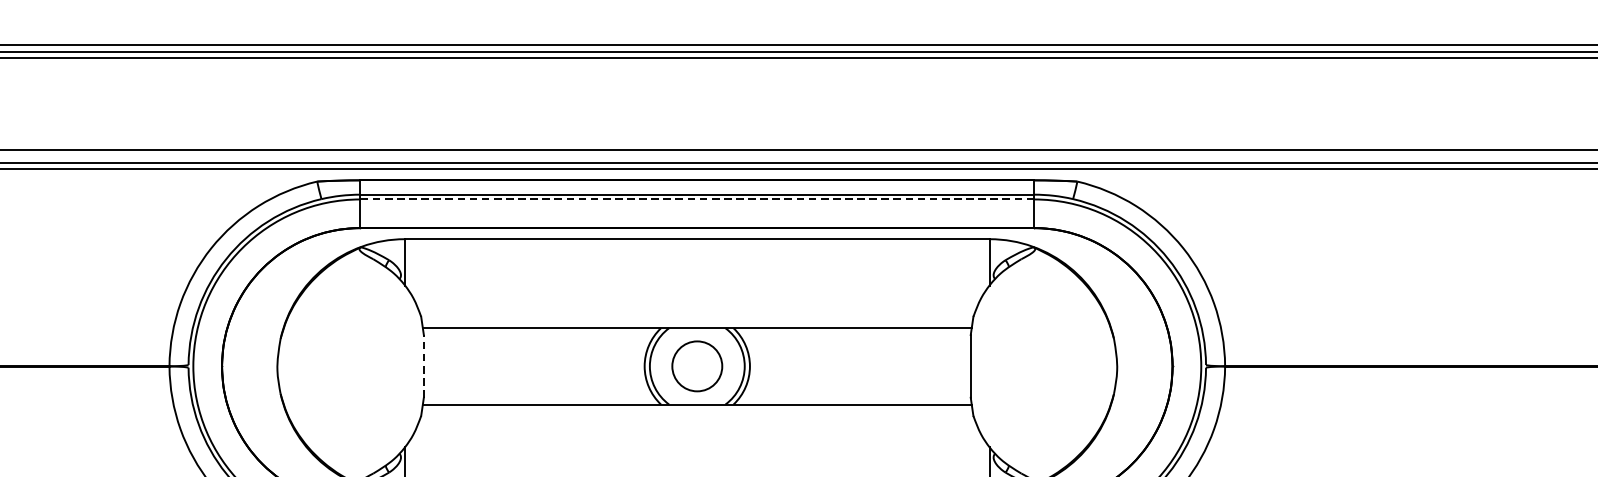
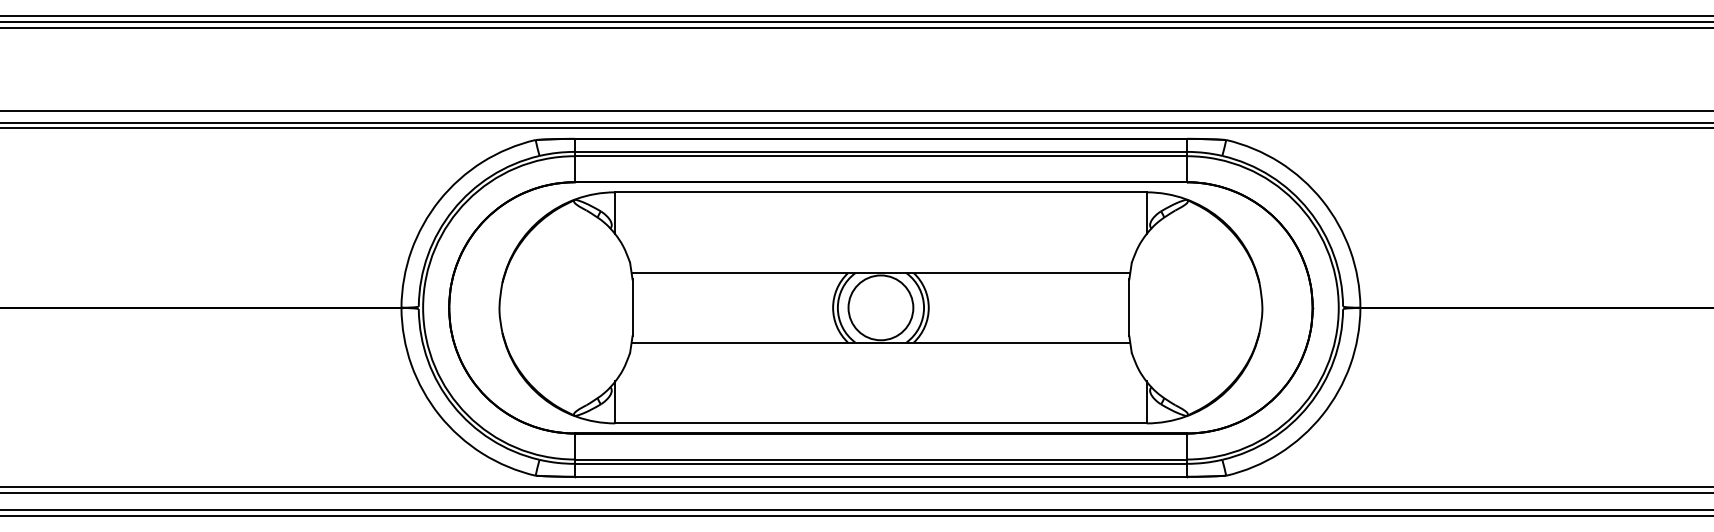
line: (696, 199) -> (880, 156), dashed -> solid
line: (423, 365) -> (632, 307), dashed -> solid
circle: (696, 365) -> (880, 307), size x1.43

